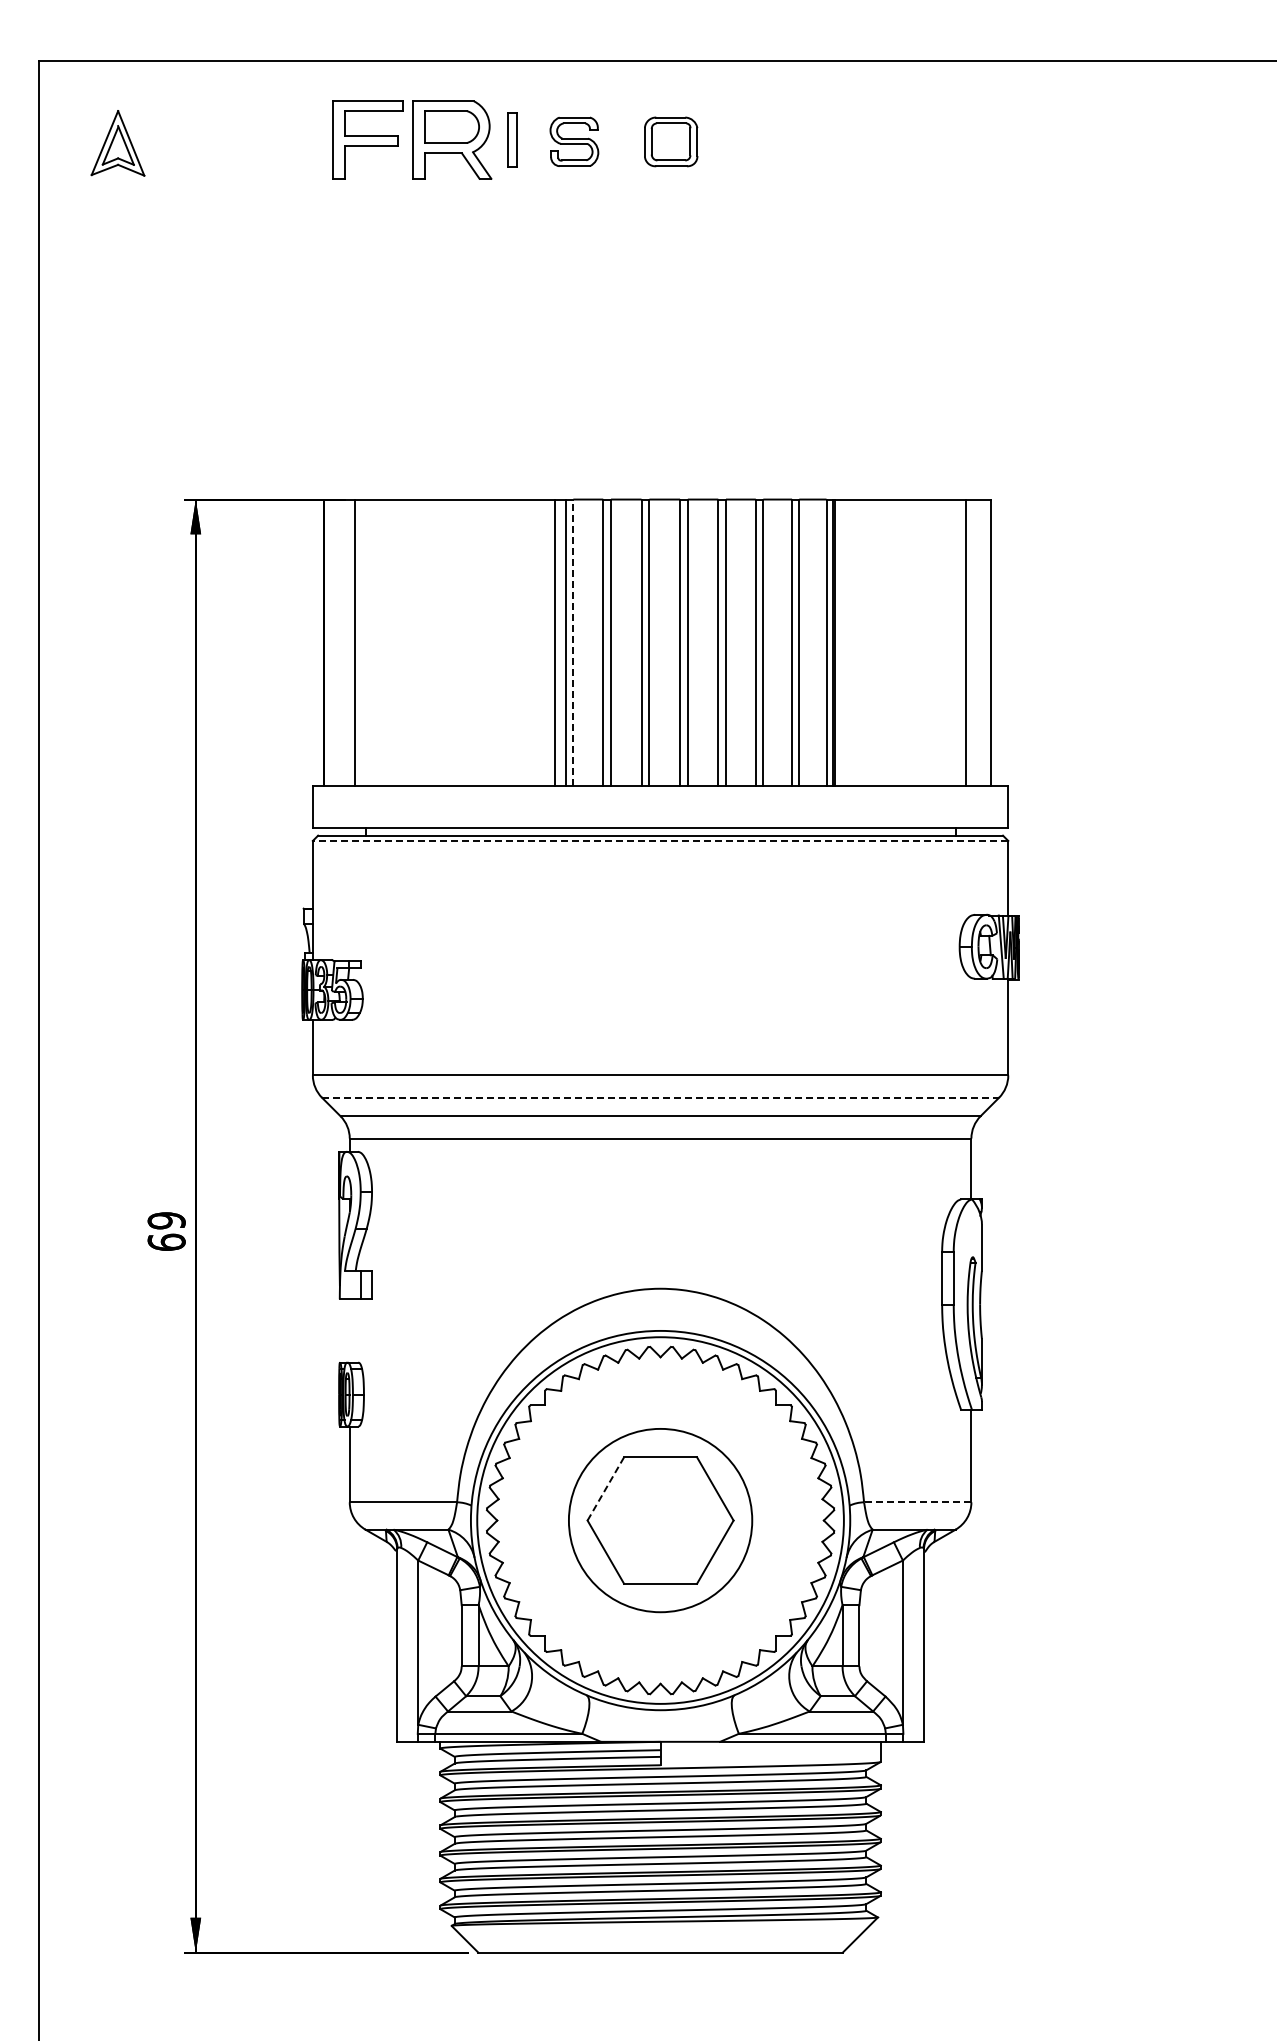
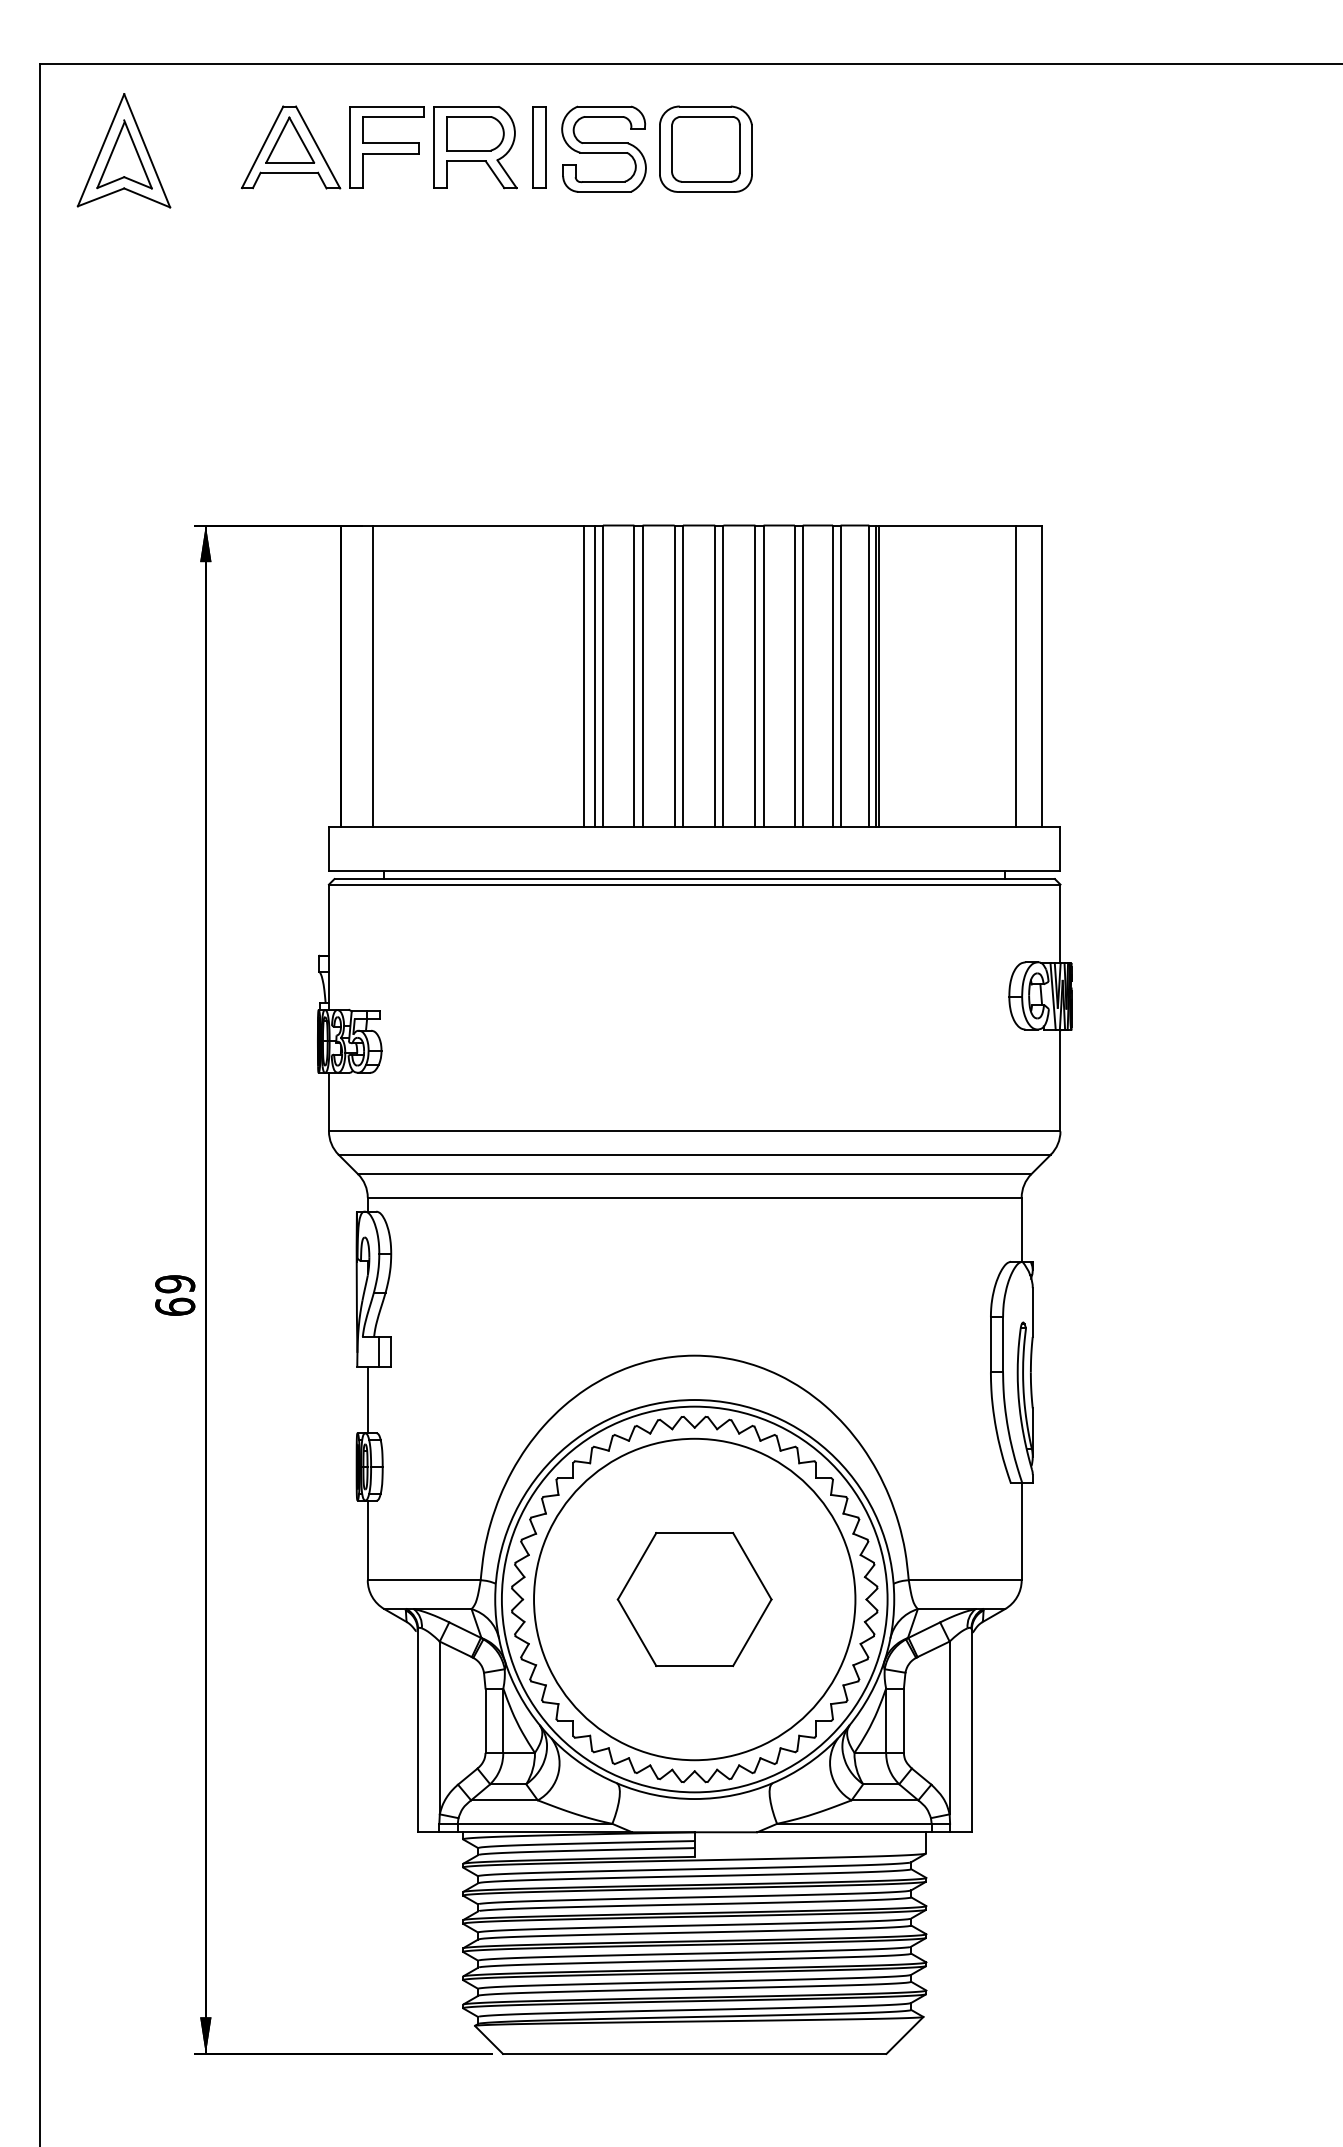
part: (512, 139) -> (538, 146), size x1.43
part: (276, 140) -> (290, 147), added
part: (574, 141) -> (604, 148), size x1.67
part: (670, 141) -> (705, 148), size x1.67
part: (117, 143) -> (123, 150), size x1.67
line: (573, 642) -> (603, 675), dashed -> solid
line: (660, 840) -> (694, 884), dashed -> solid
line: (661, 1097) -> (695, 1154), dashed -> solid
line: (349, 1330) -> (367, 1399), added
line: (606, 1488) -> (637, 1565), dashed -> solid
line: (917, 1502) -> (964, 1580), dashed -> solid
circle: (660, 1520) -> (694, 1599), size x1.67

